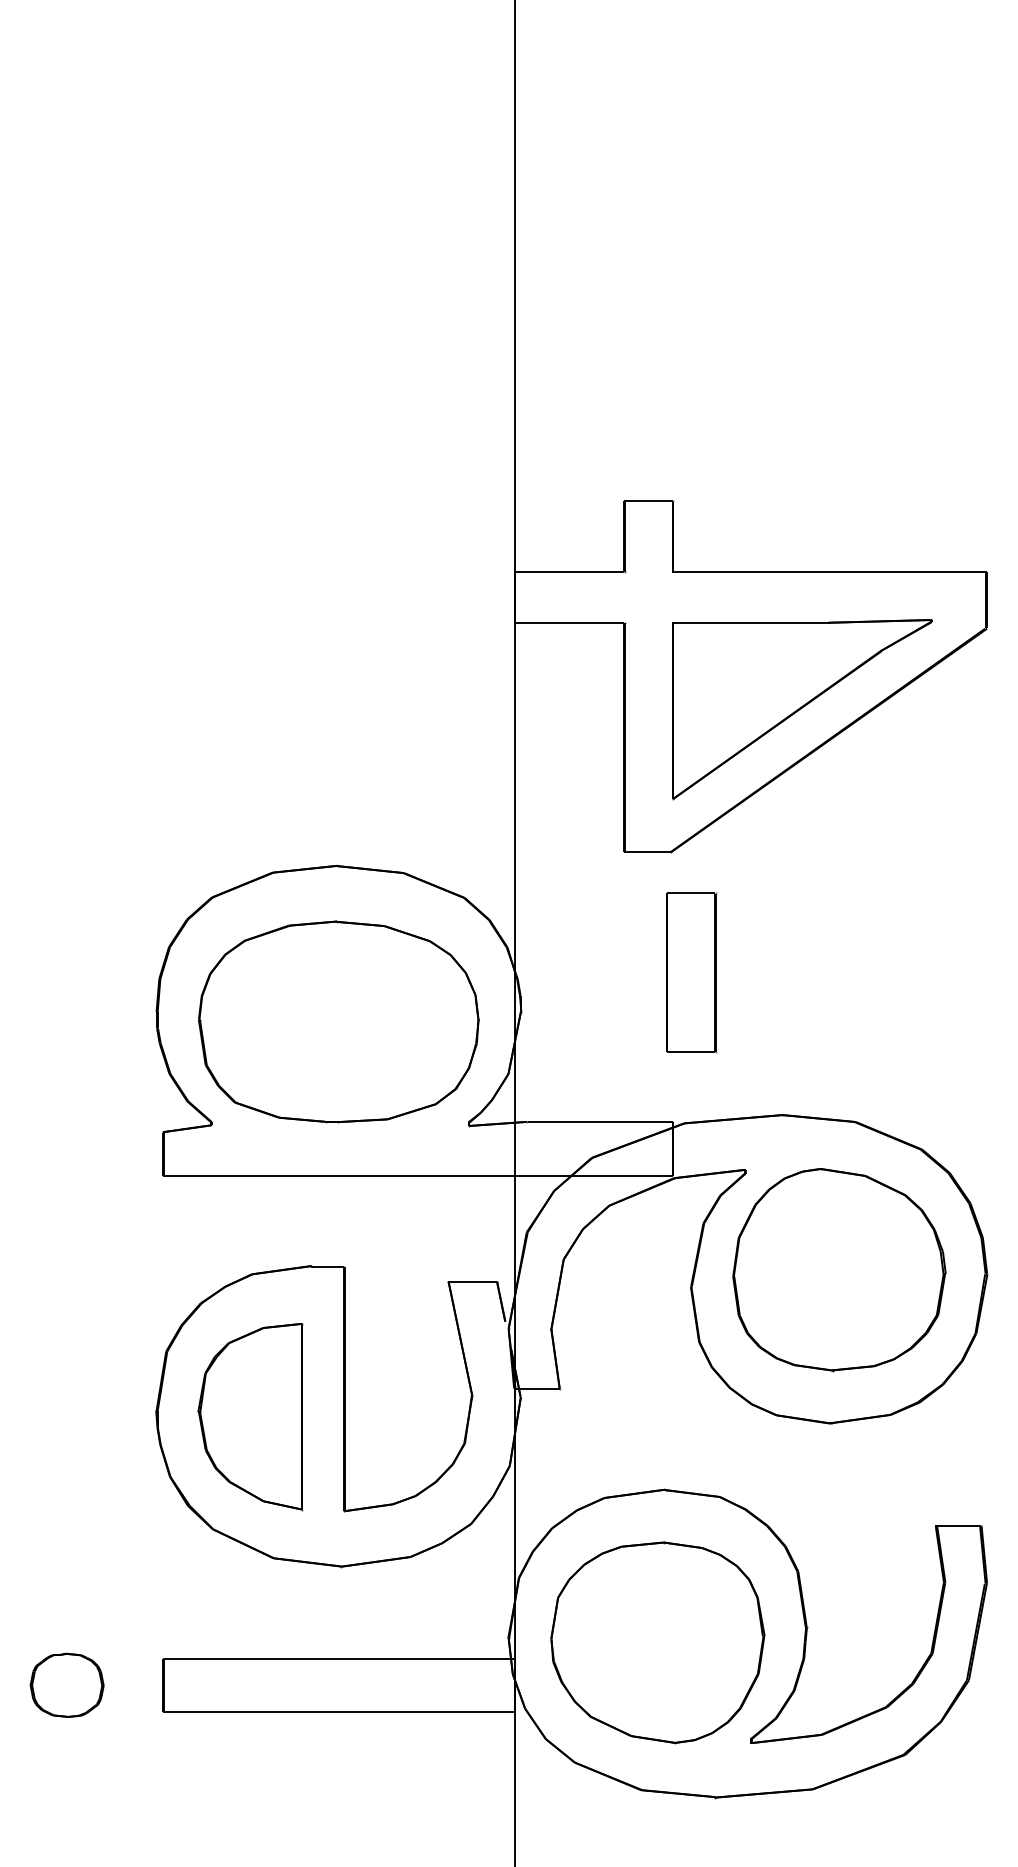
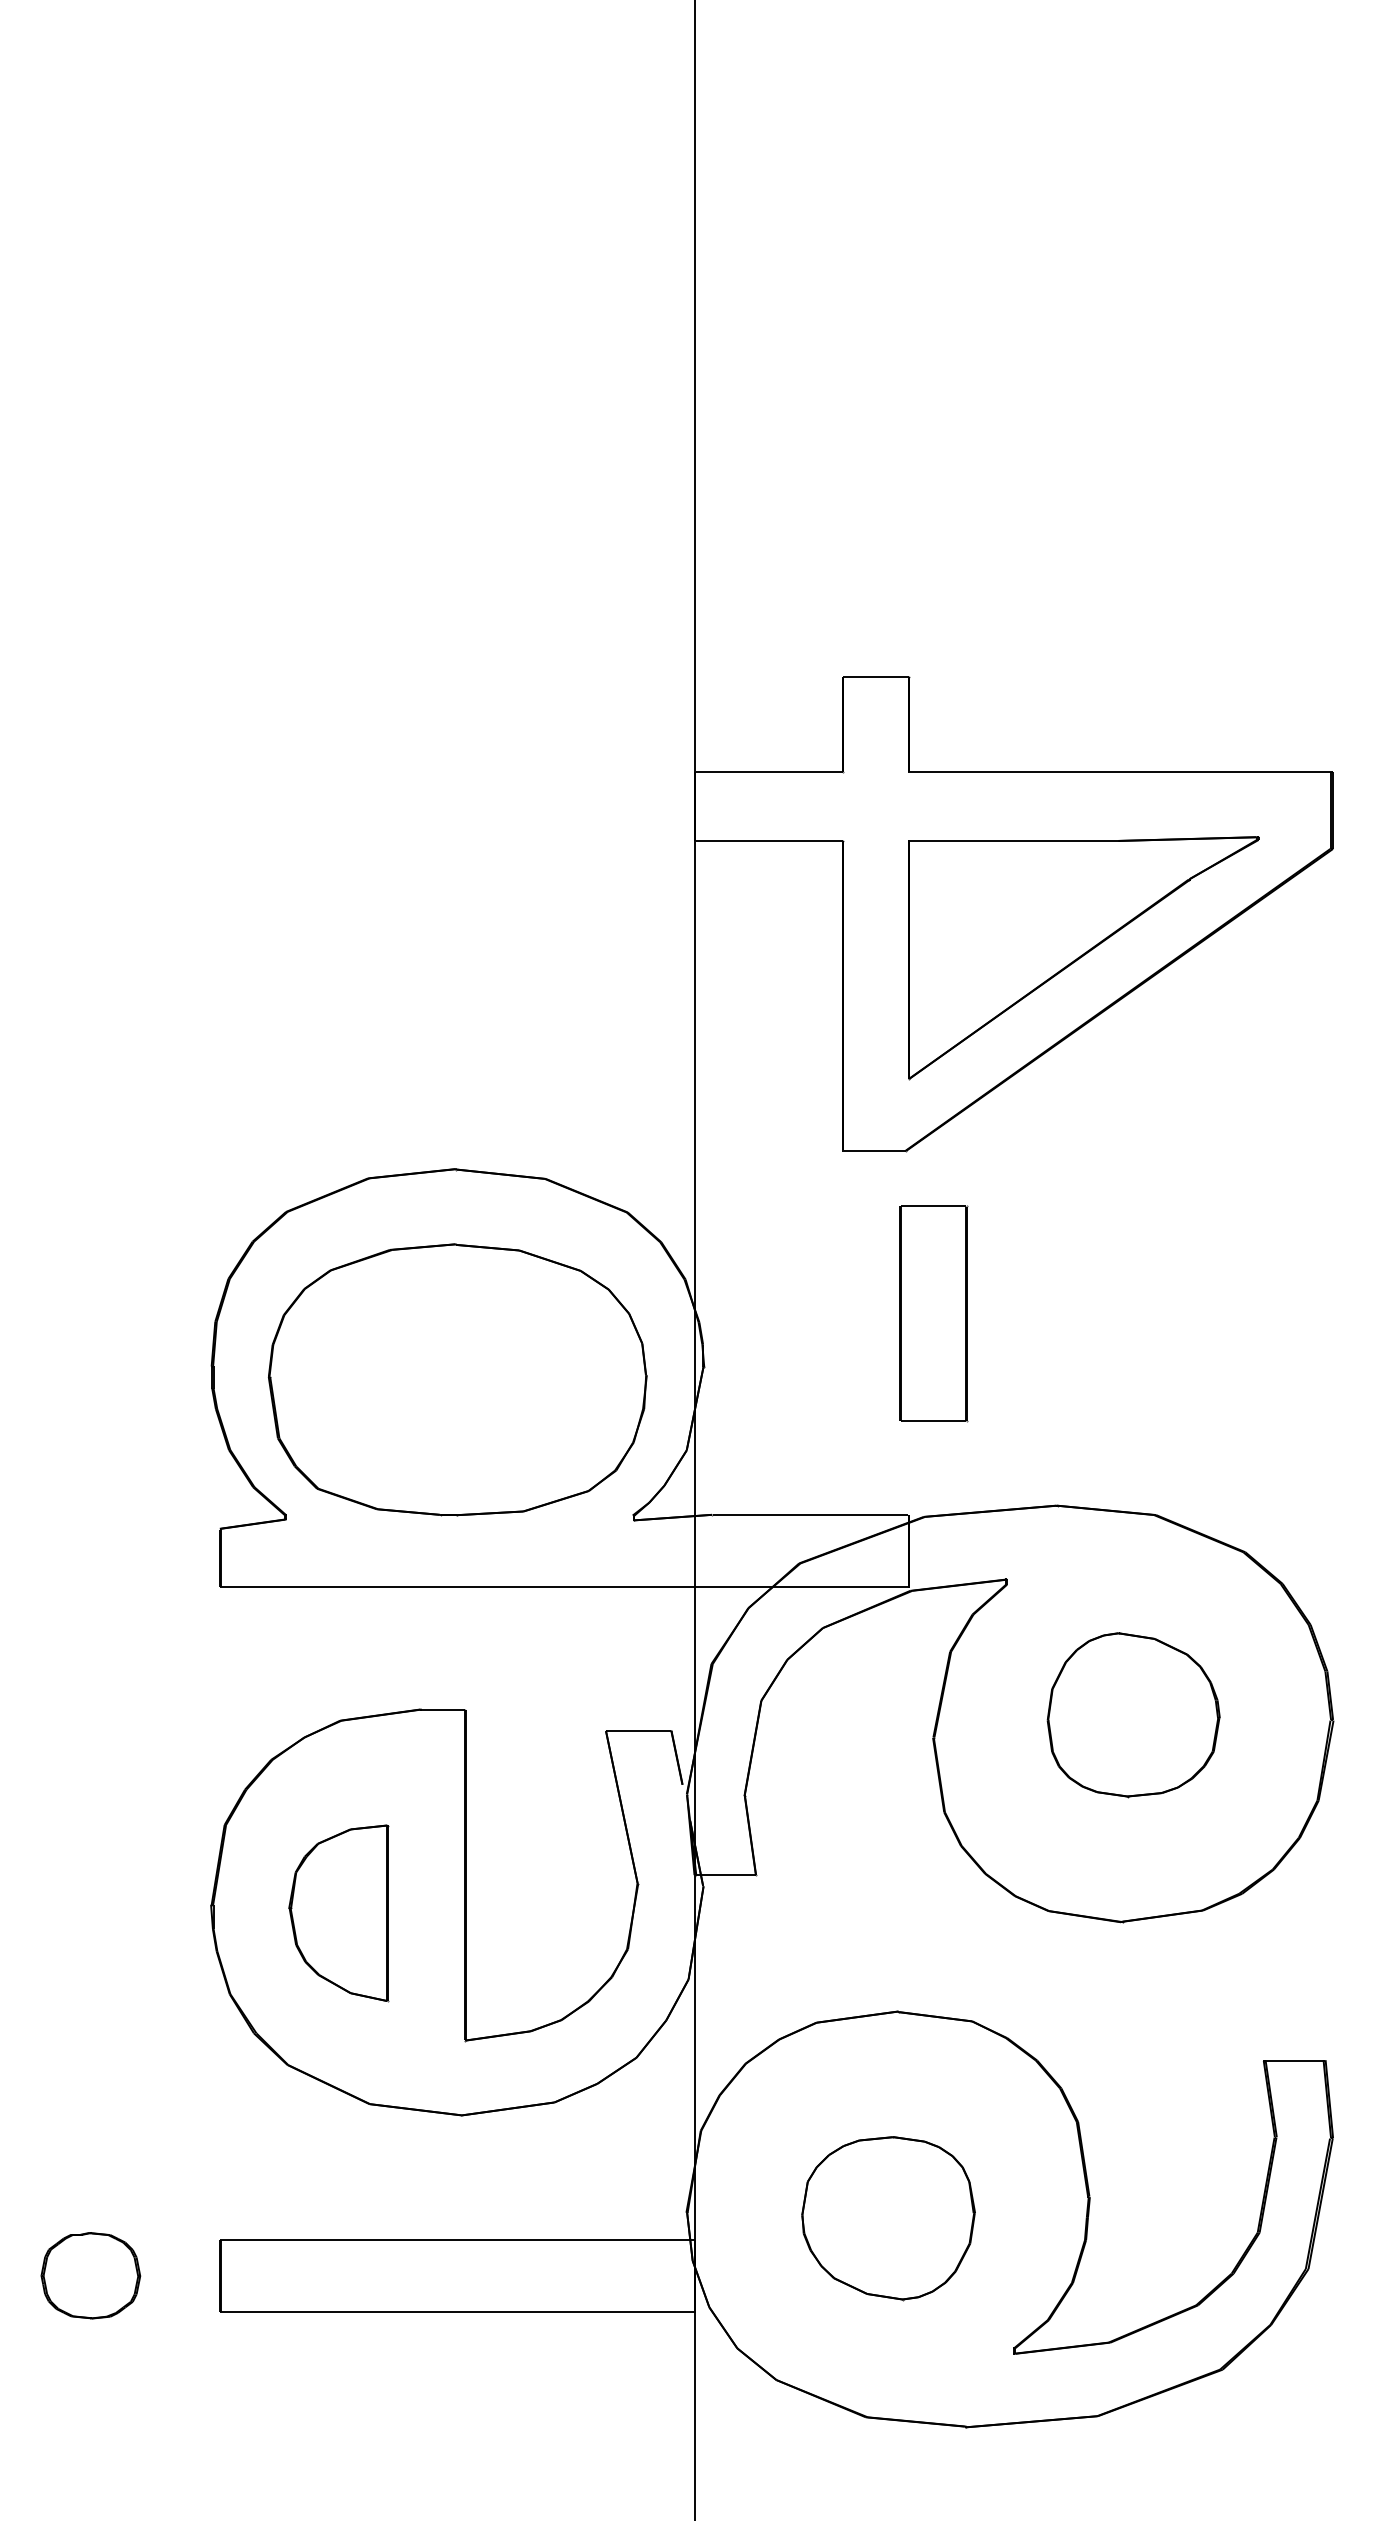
part: (839, 1270) -> (1133, 1715), size x0.6
part: (250, 1417) -> (338, 1914), size x0.7
part: (657, 1642) -> (888, 2217), size x0.6

